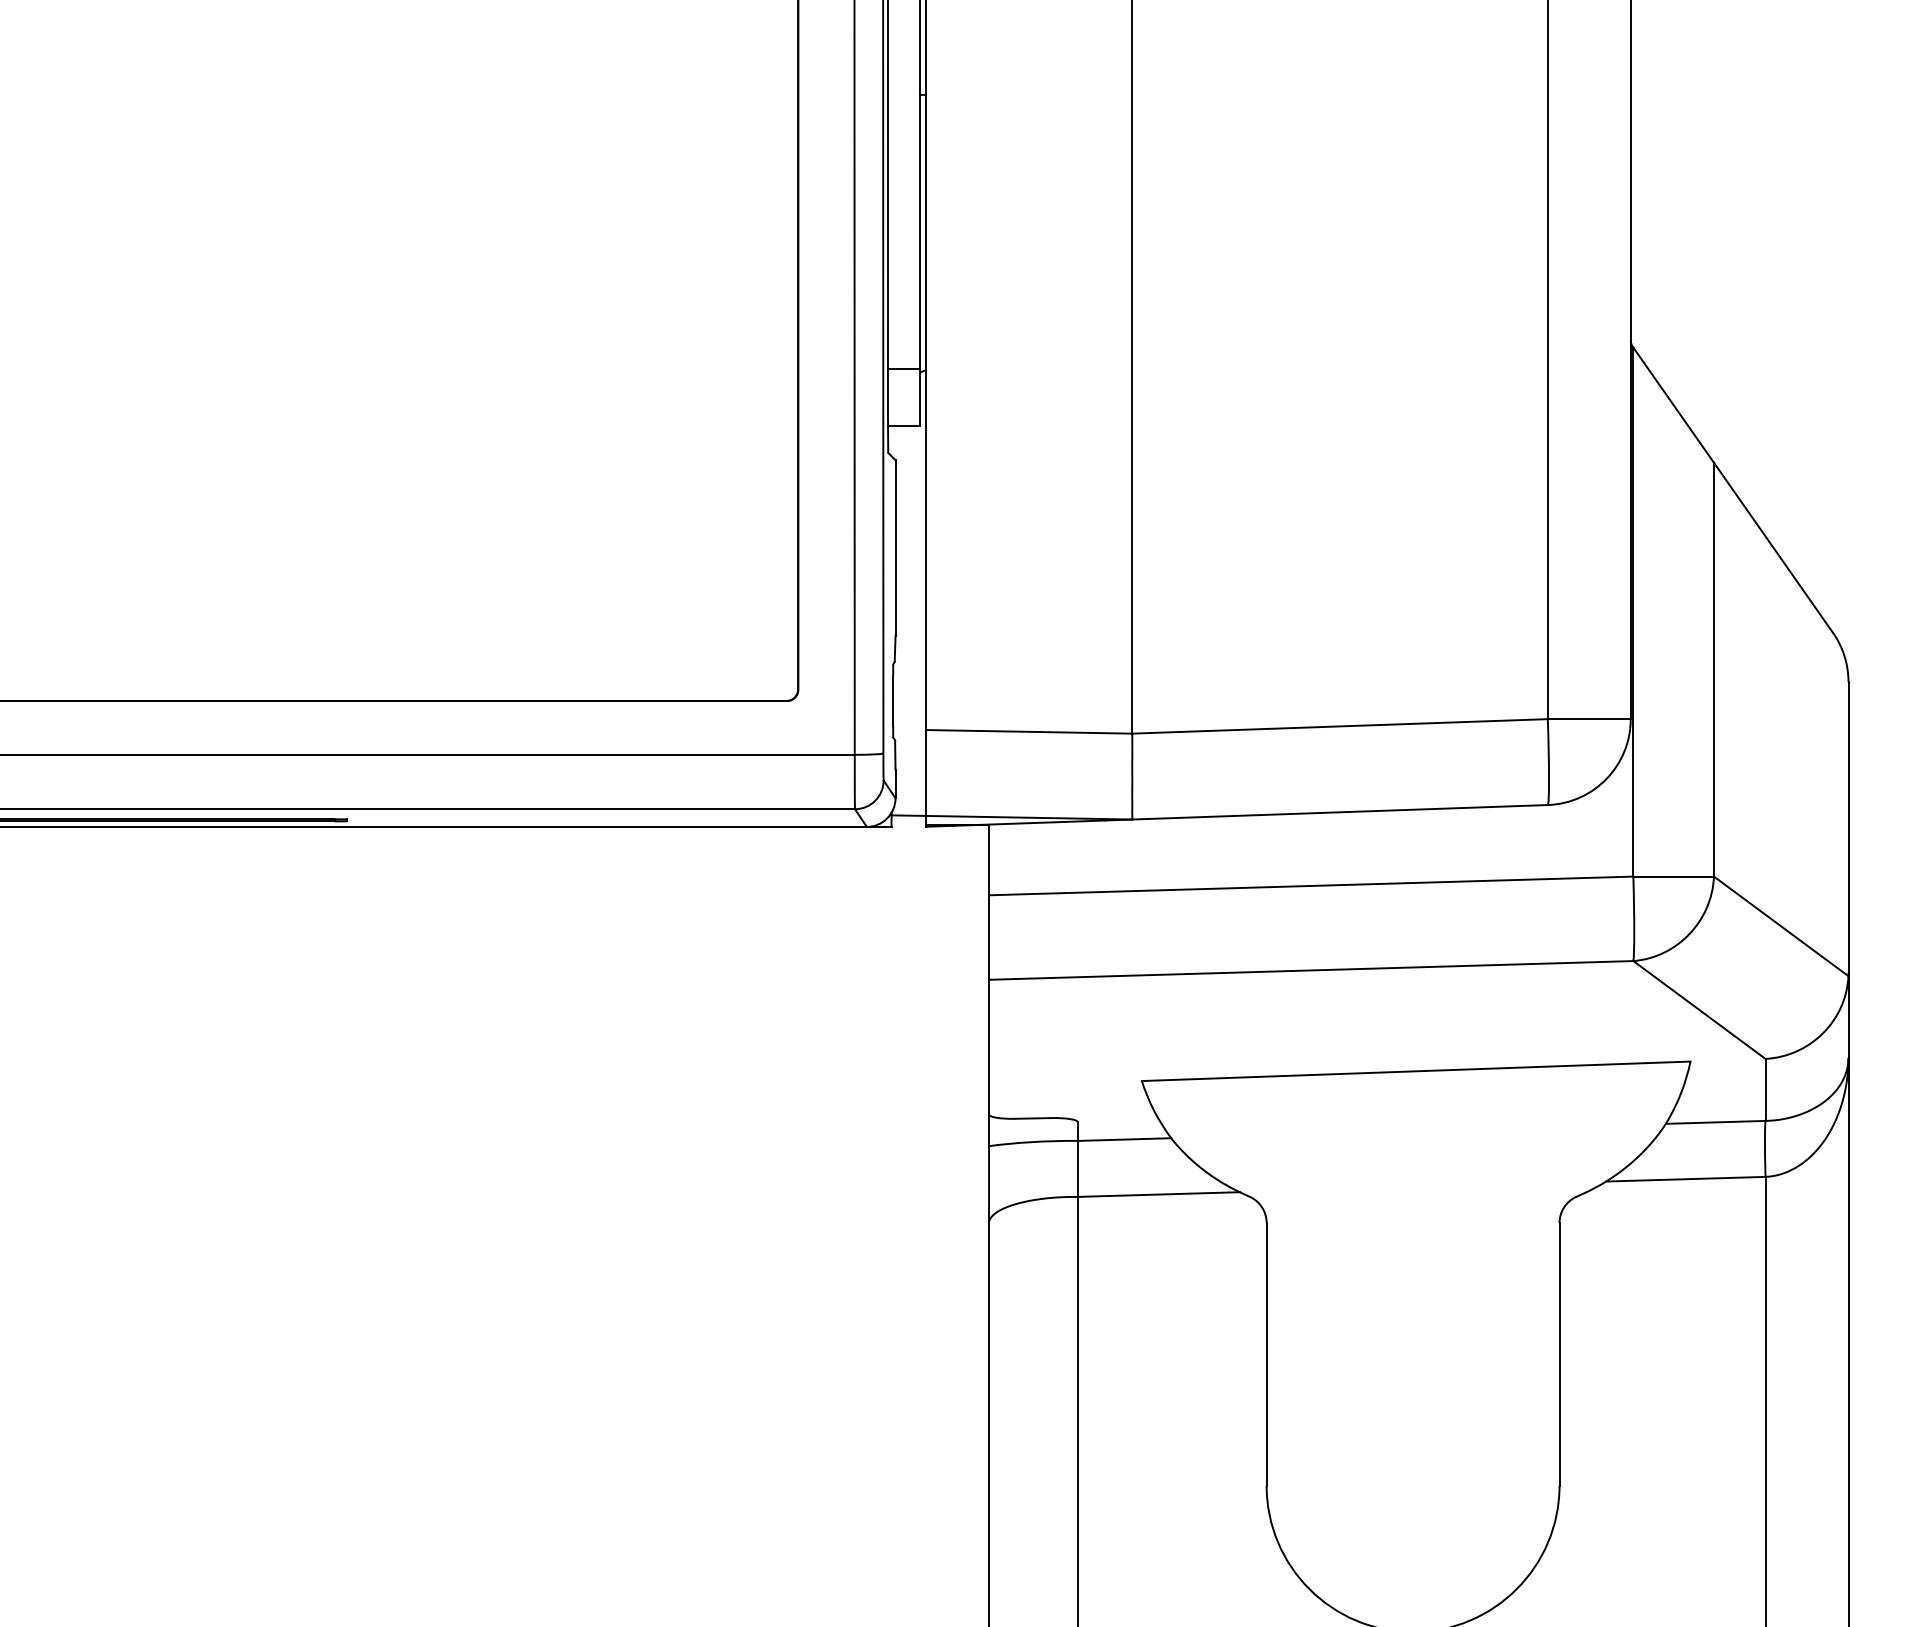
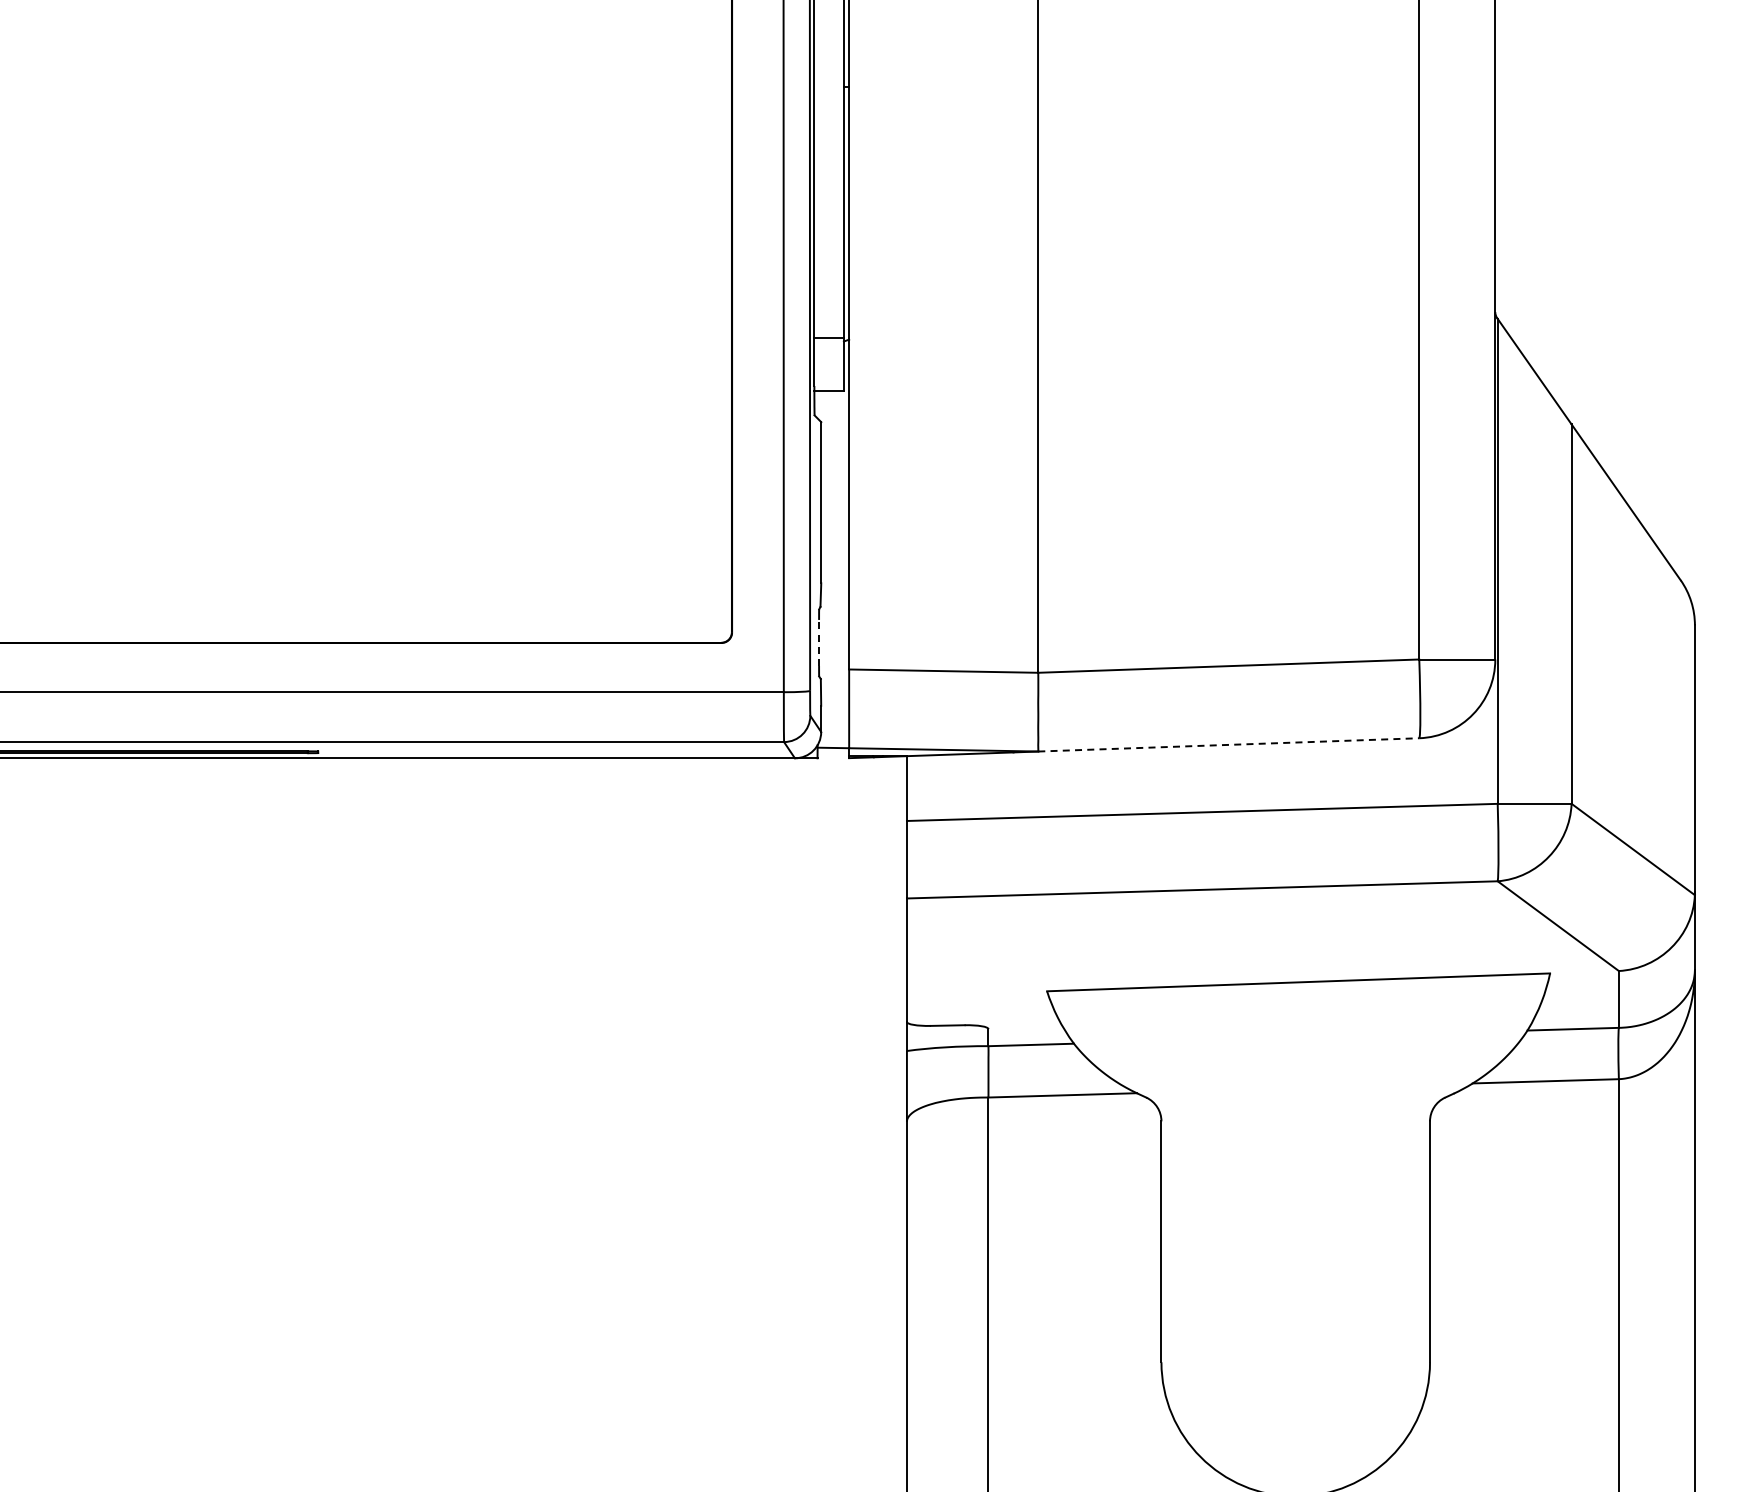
line: (893, 700) -> (819, 642), solid -> dashed
line: (1339, 811) -> (1228, 744), solid -> dashed

